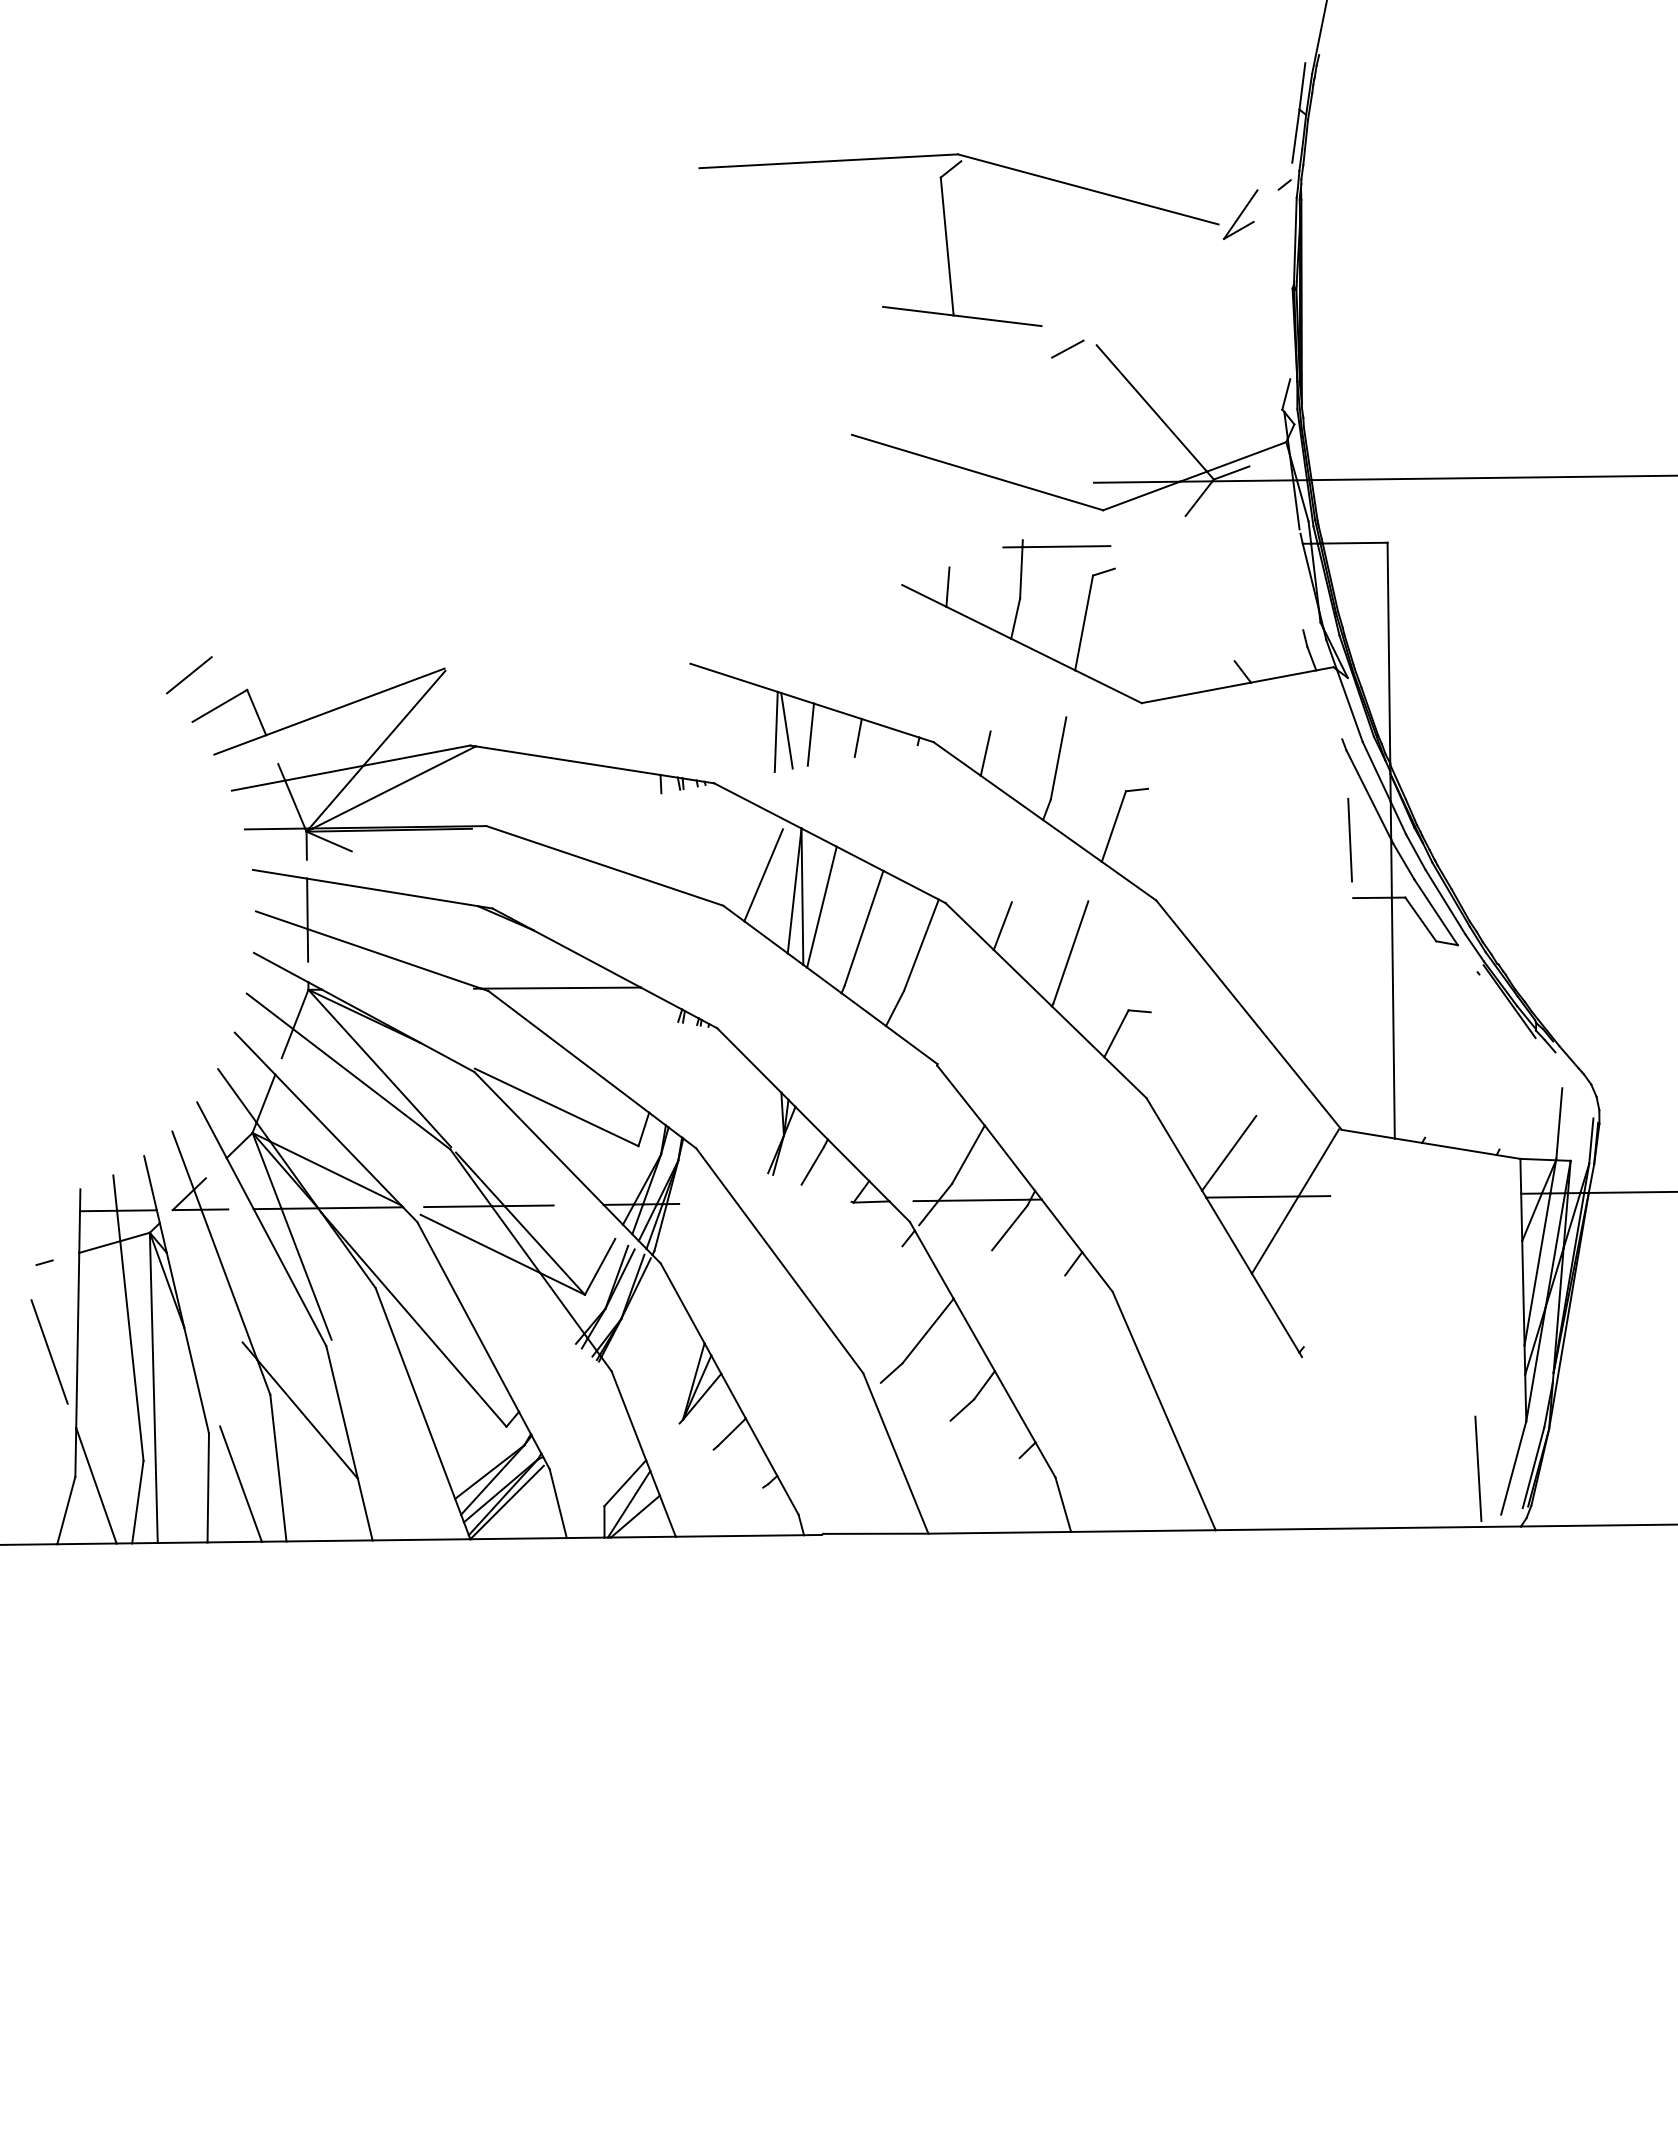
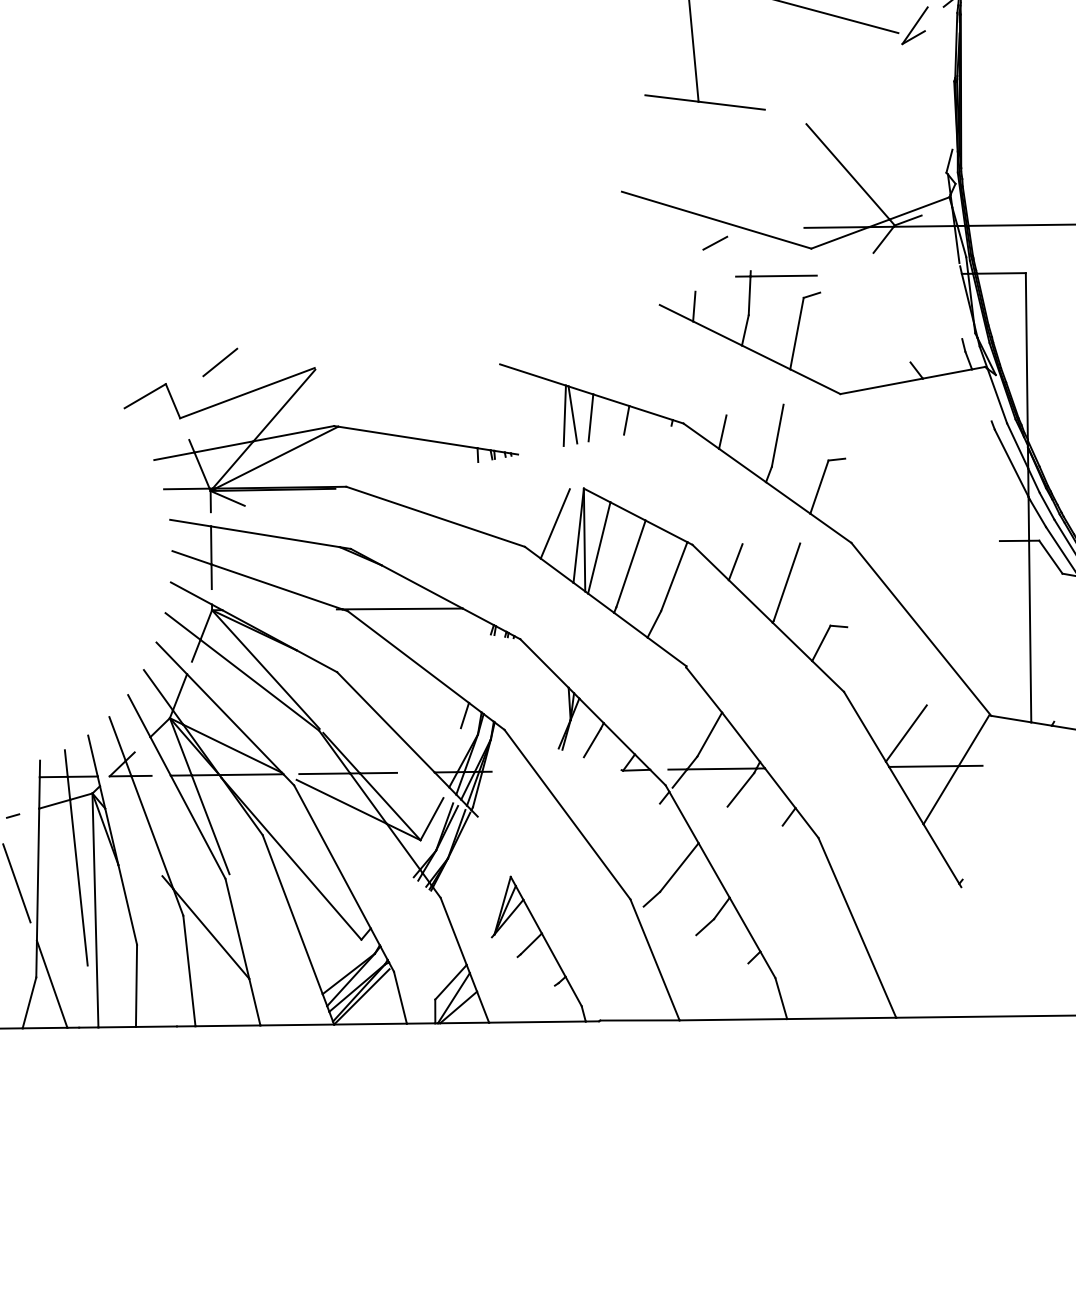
line: (1067, 348) -> (715, 242), moved
line: (189, 675) -> (220, 362), moved
line: (240, 744) -> (160, 425), removed
line: (757, 805) -> (550, 471), removed
line: (1349, 839) -> (997, 496), removed
line: (556, 1107) -> (399, 698), removed
line: (682, 1303) -> (494, 846), removed
line: (240, 1483) -> (160, 982), removed
line: (137, 1501) -> (83, 996), removed

